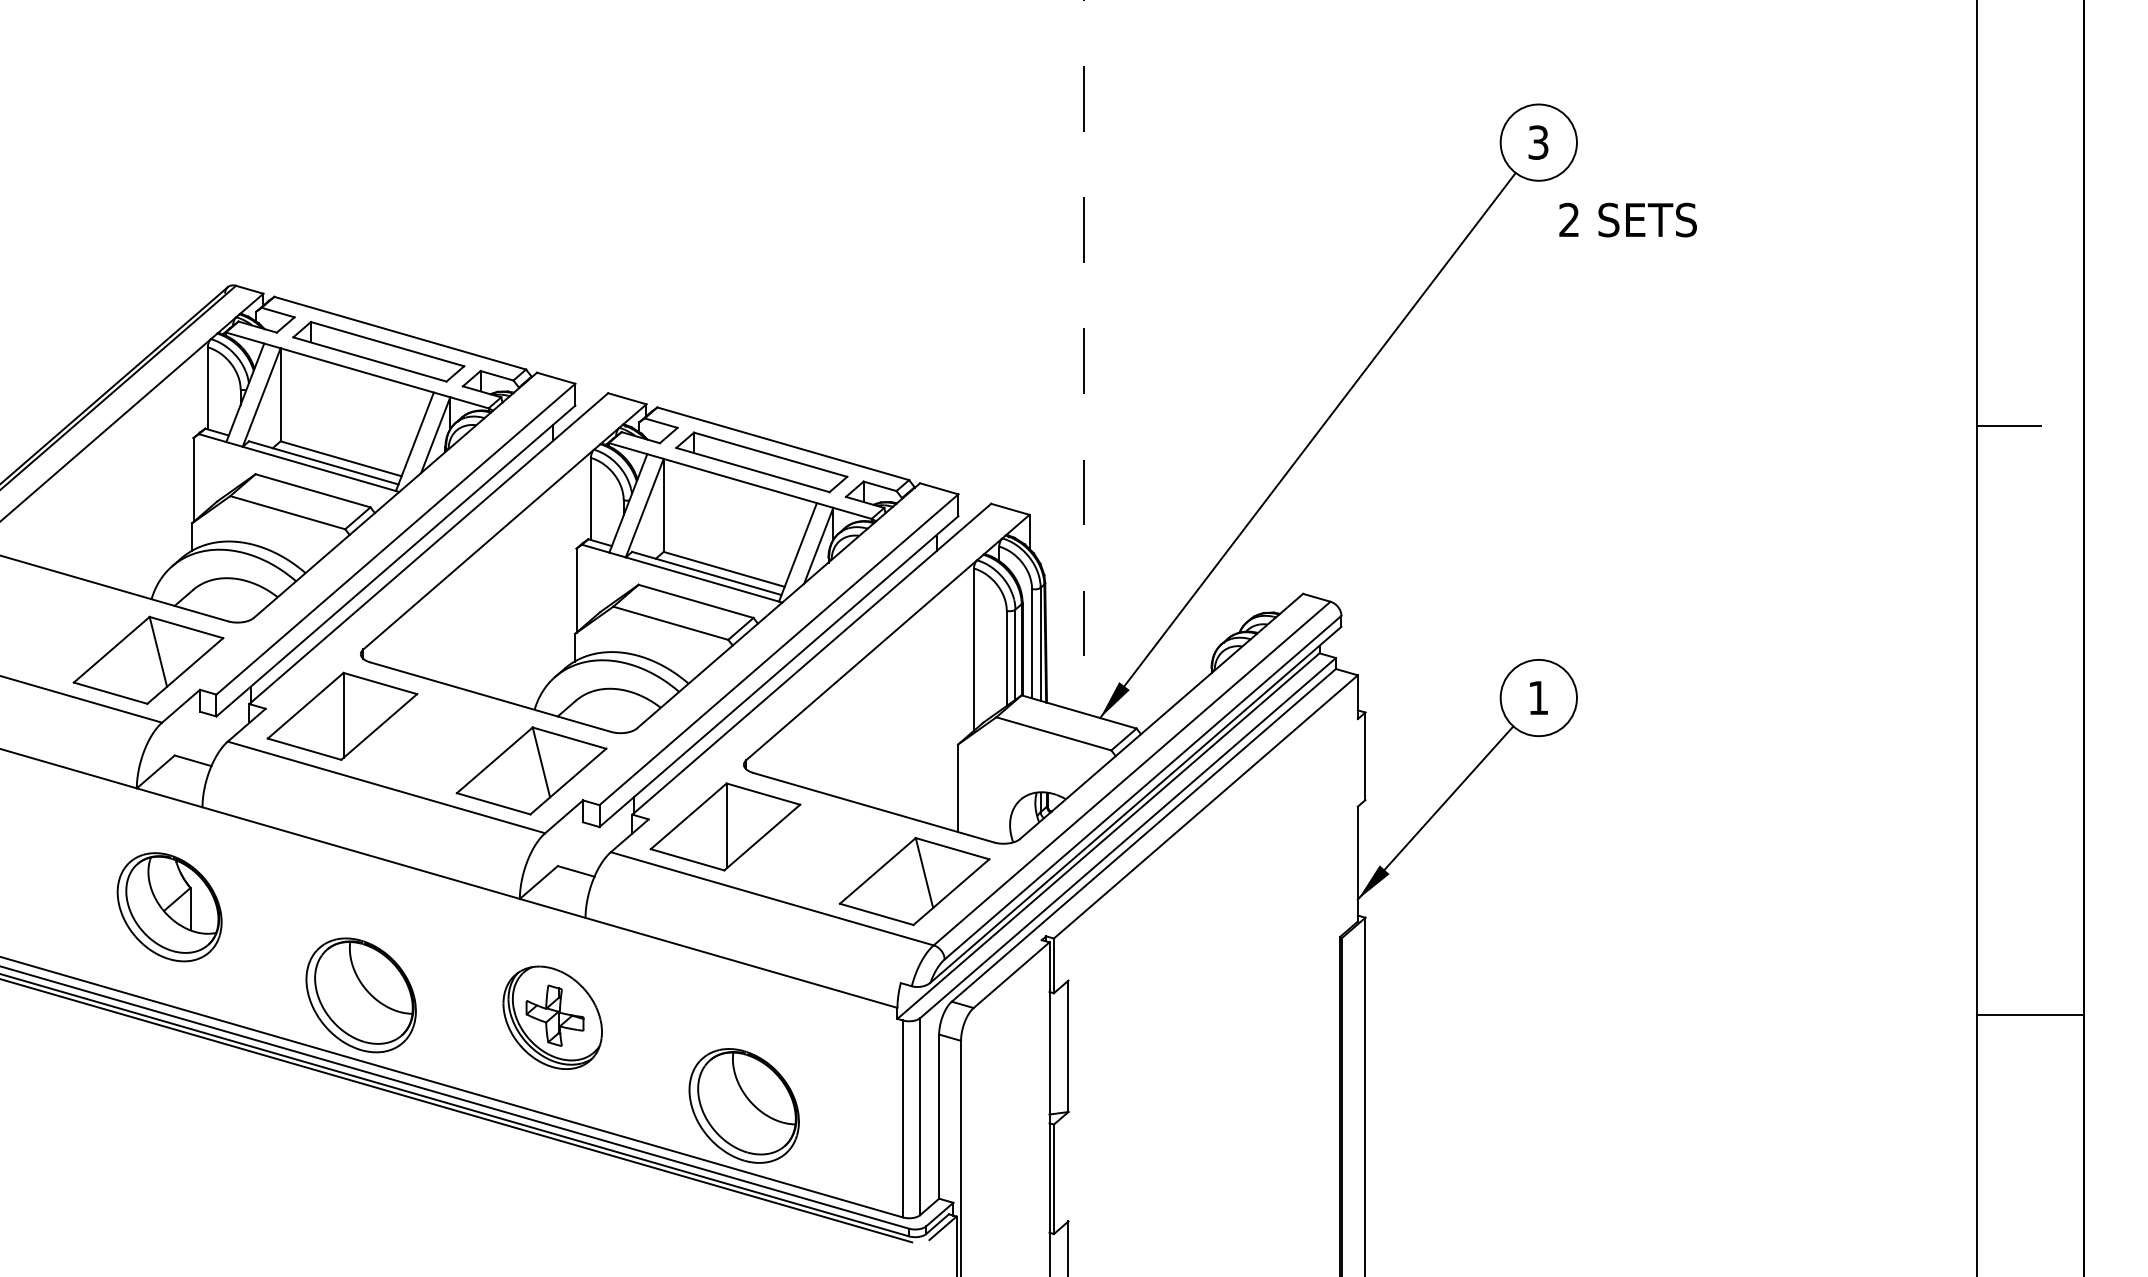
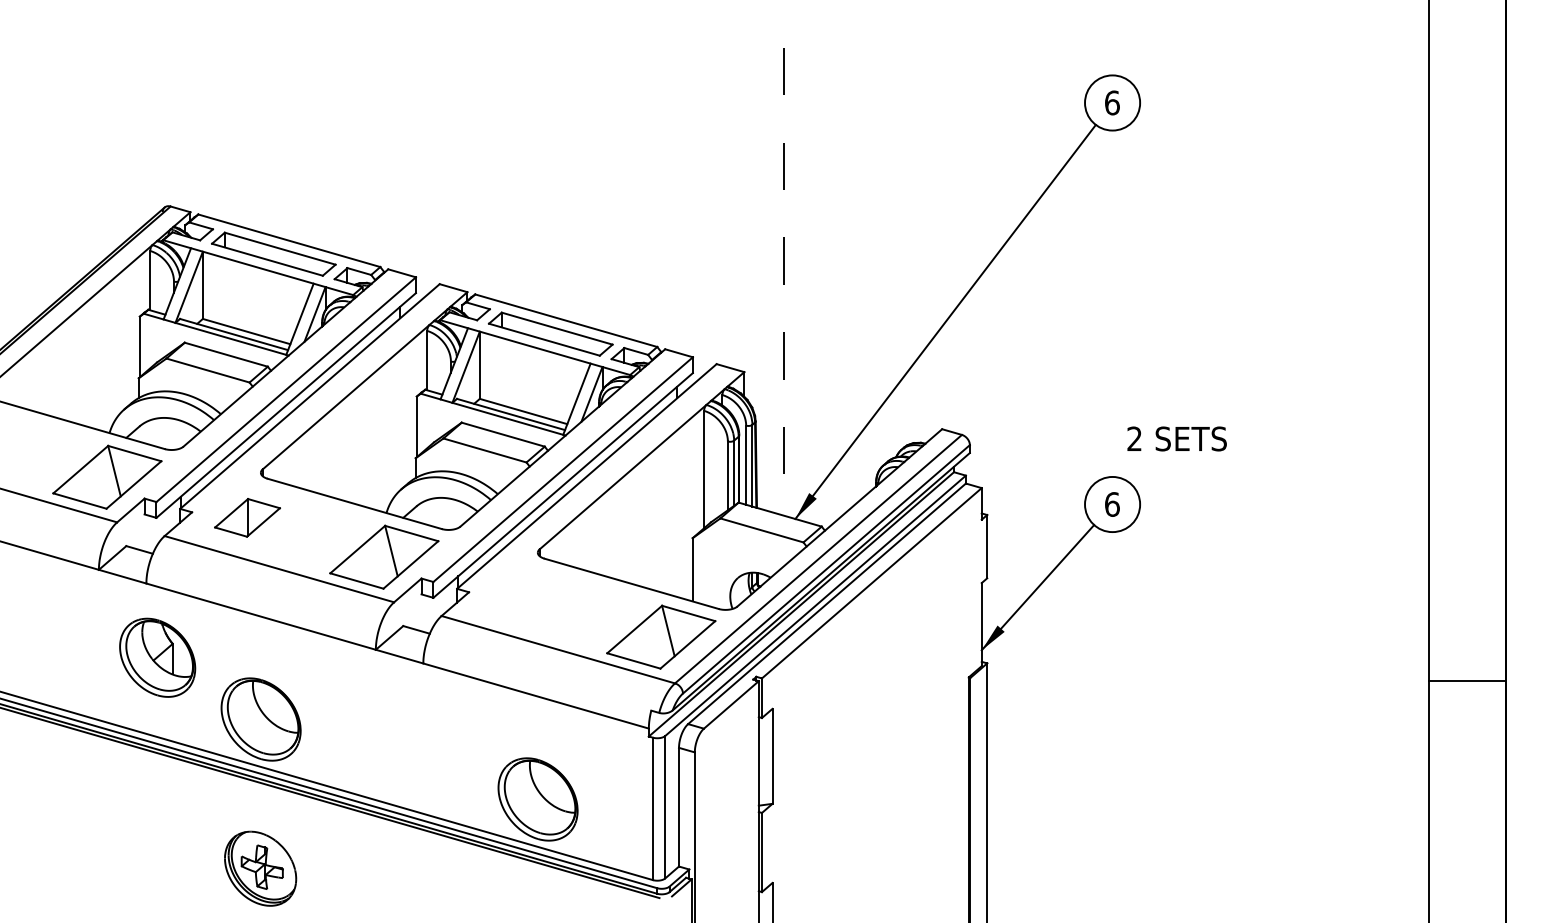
text: (1538, 141) -> (1112, 102), 3 -> 6
text: (1627, 219) -> (1176, 438), moved
line: (2008, 426) -> (1452, 308), removed
text: (1538, 697) -> (1112, 504), 1 -> 6
part: (342, 715) -> (247, 517), size x0.6
part: (725, 826) -> (524, 597), removed
part: (169, 906) -> (157, 657), moved
line: (2029, 1014) -> (1467, 680), moved
part: (552, 1017) -> (260, 868), moved

